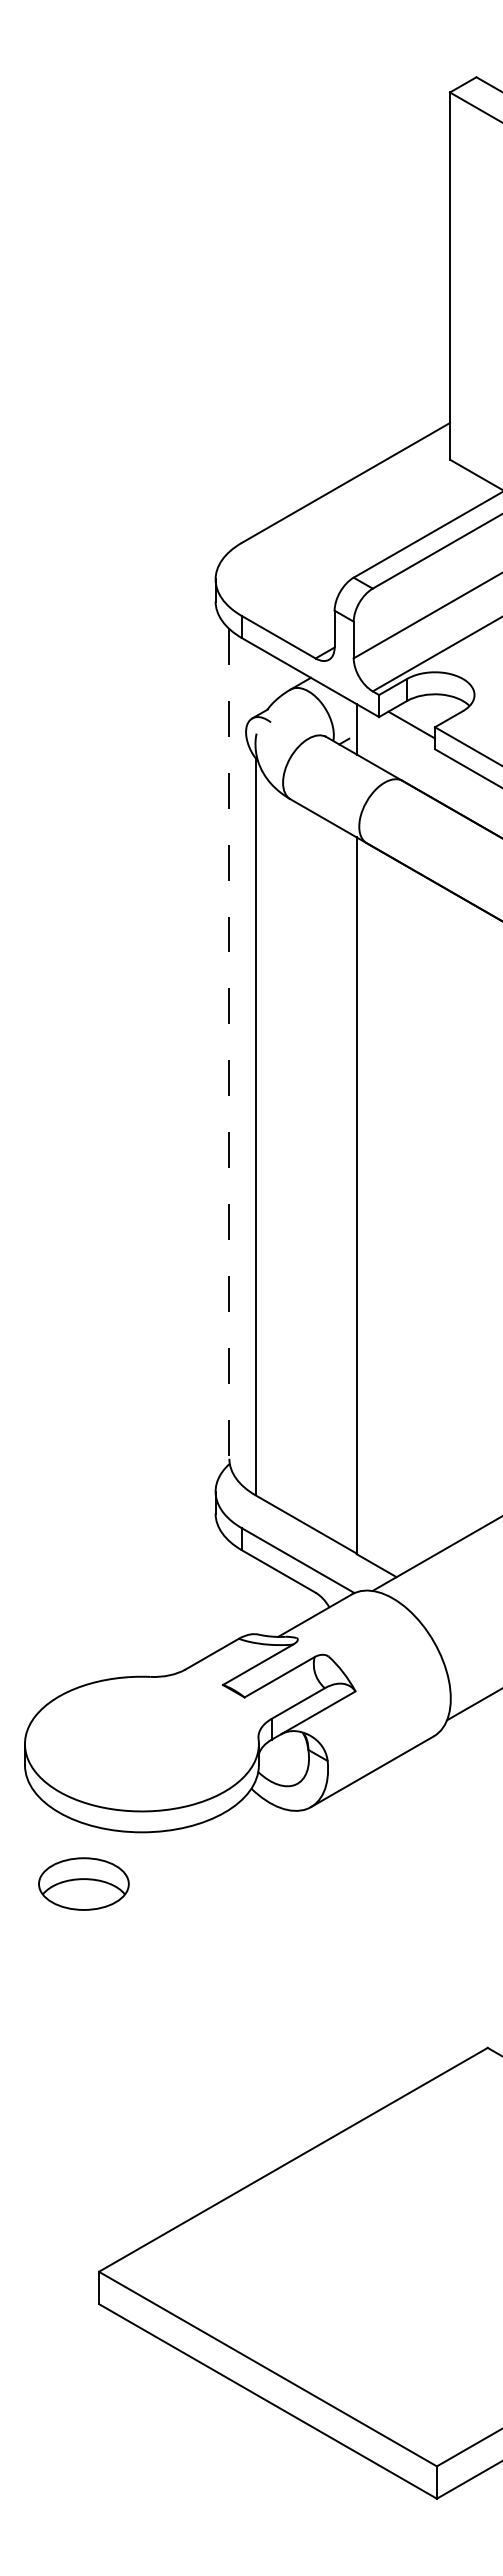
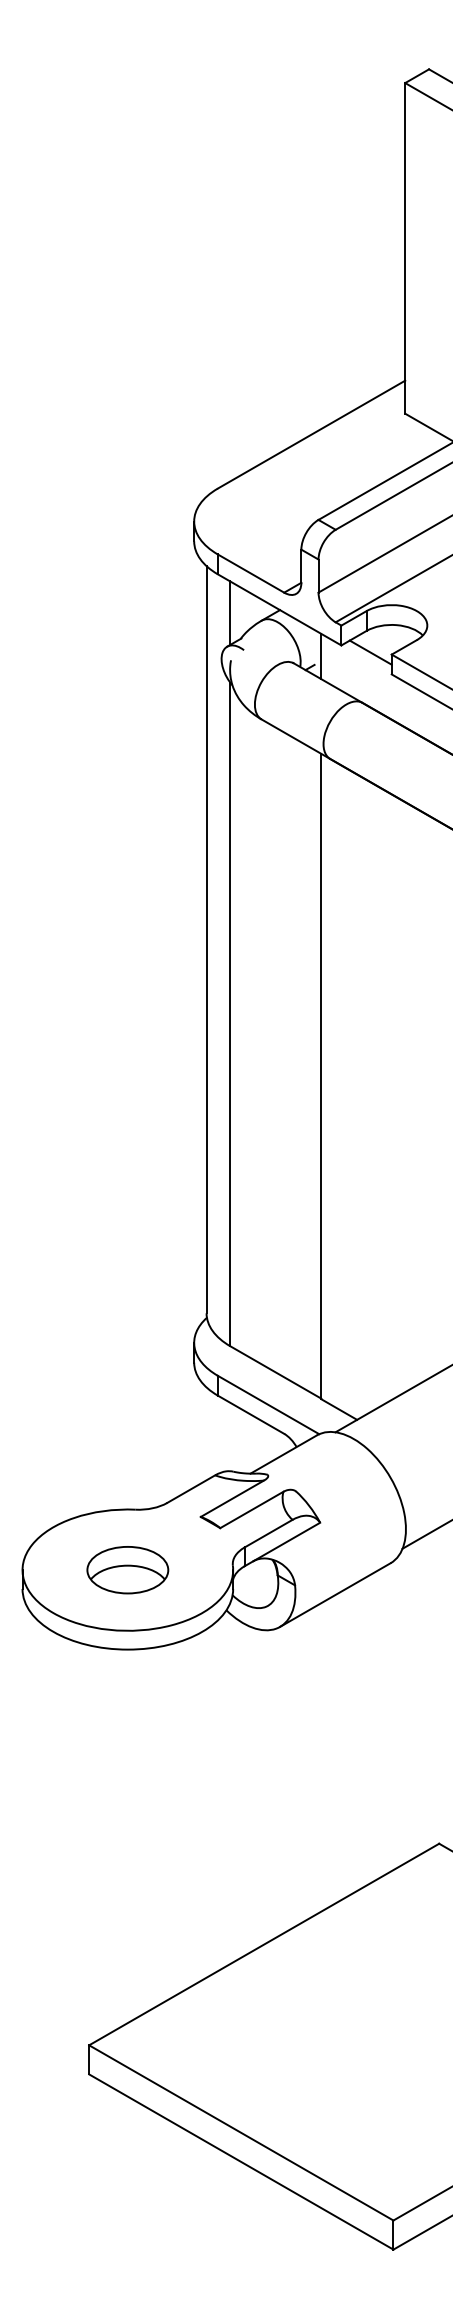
line: (255, 681) -> (230, 613), added
line: (229, 1043) -> (206, 939), dashed -> solid
part: (83, 1883) -> (127, 1569), moved

